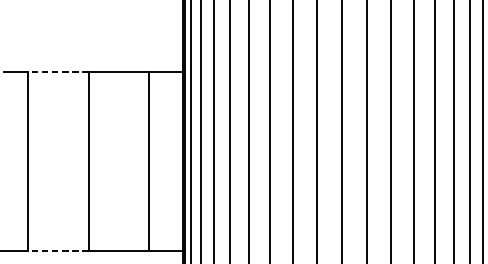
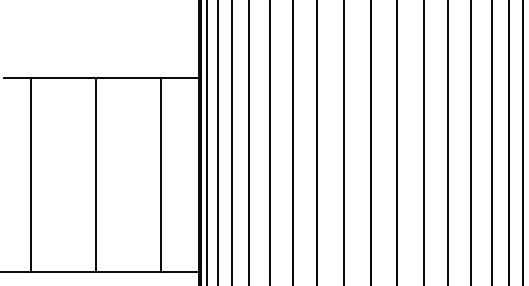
line: (58, 72) -> (63, 78), dashed -> solid
line: (58, 250) -> (63, 271), dashed -> solid

